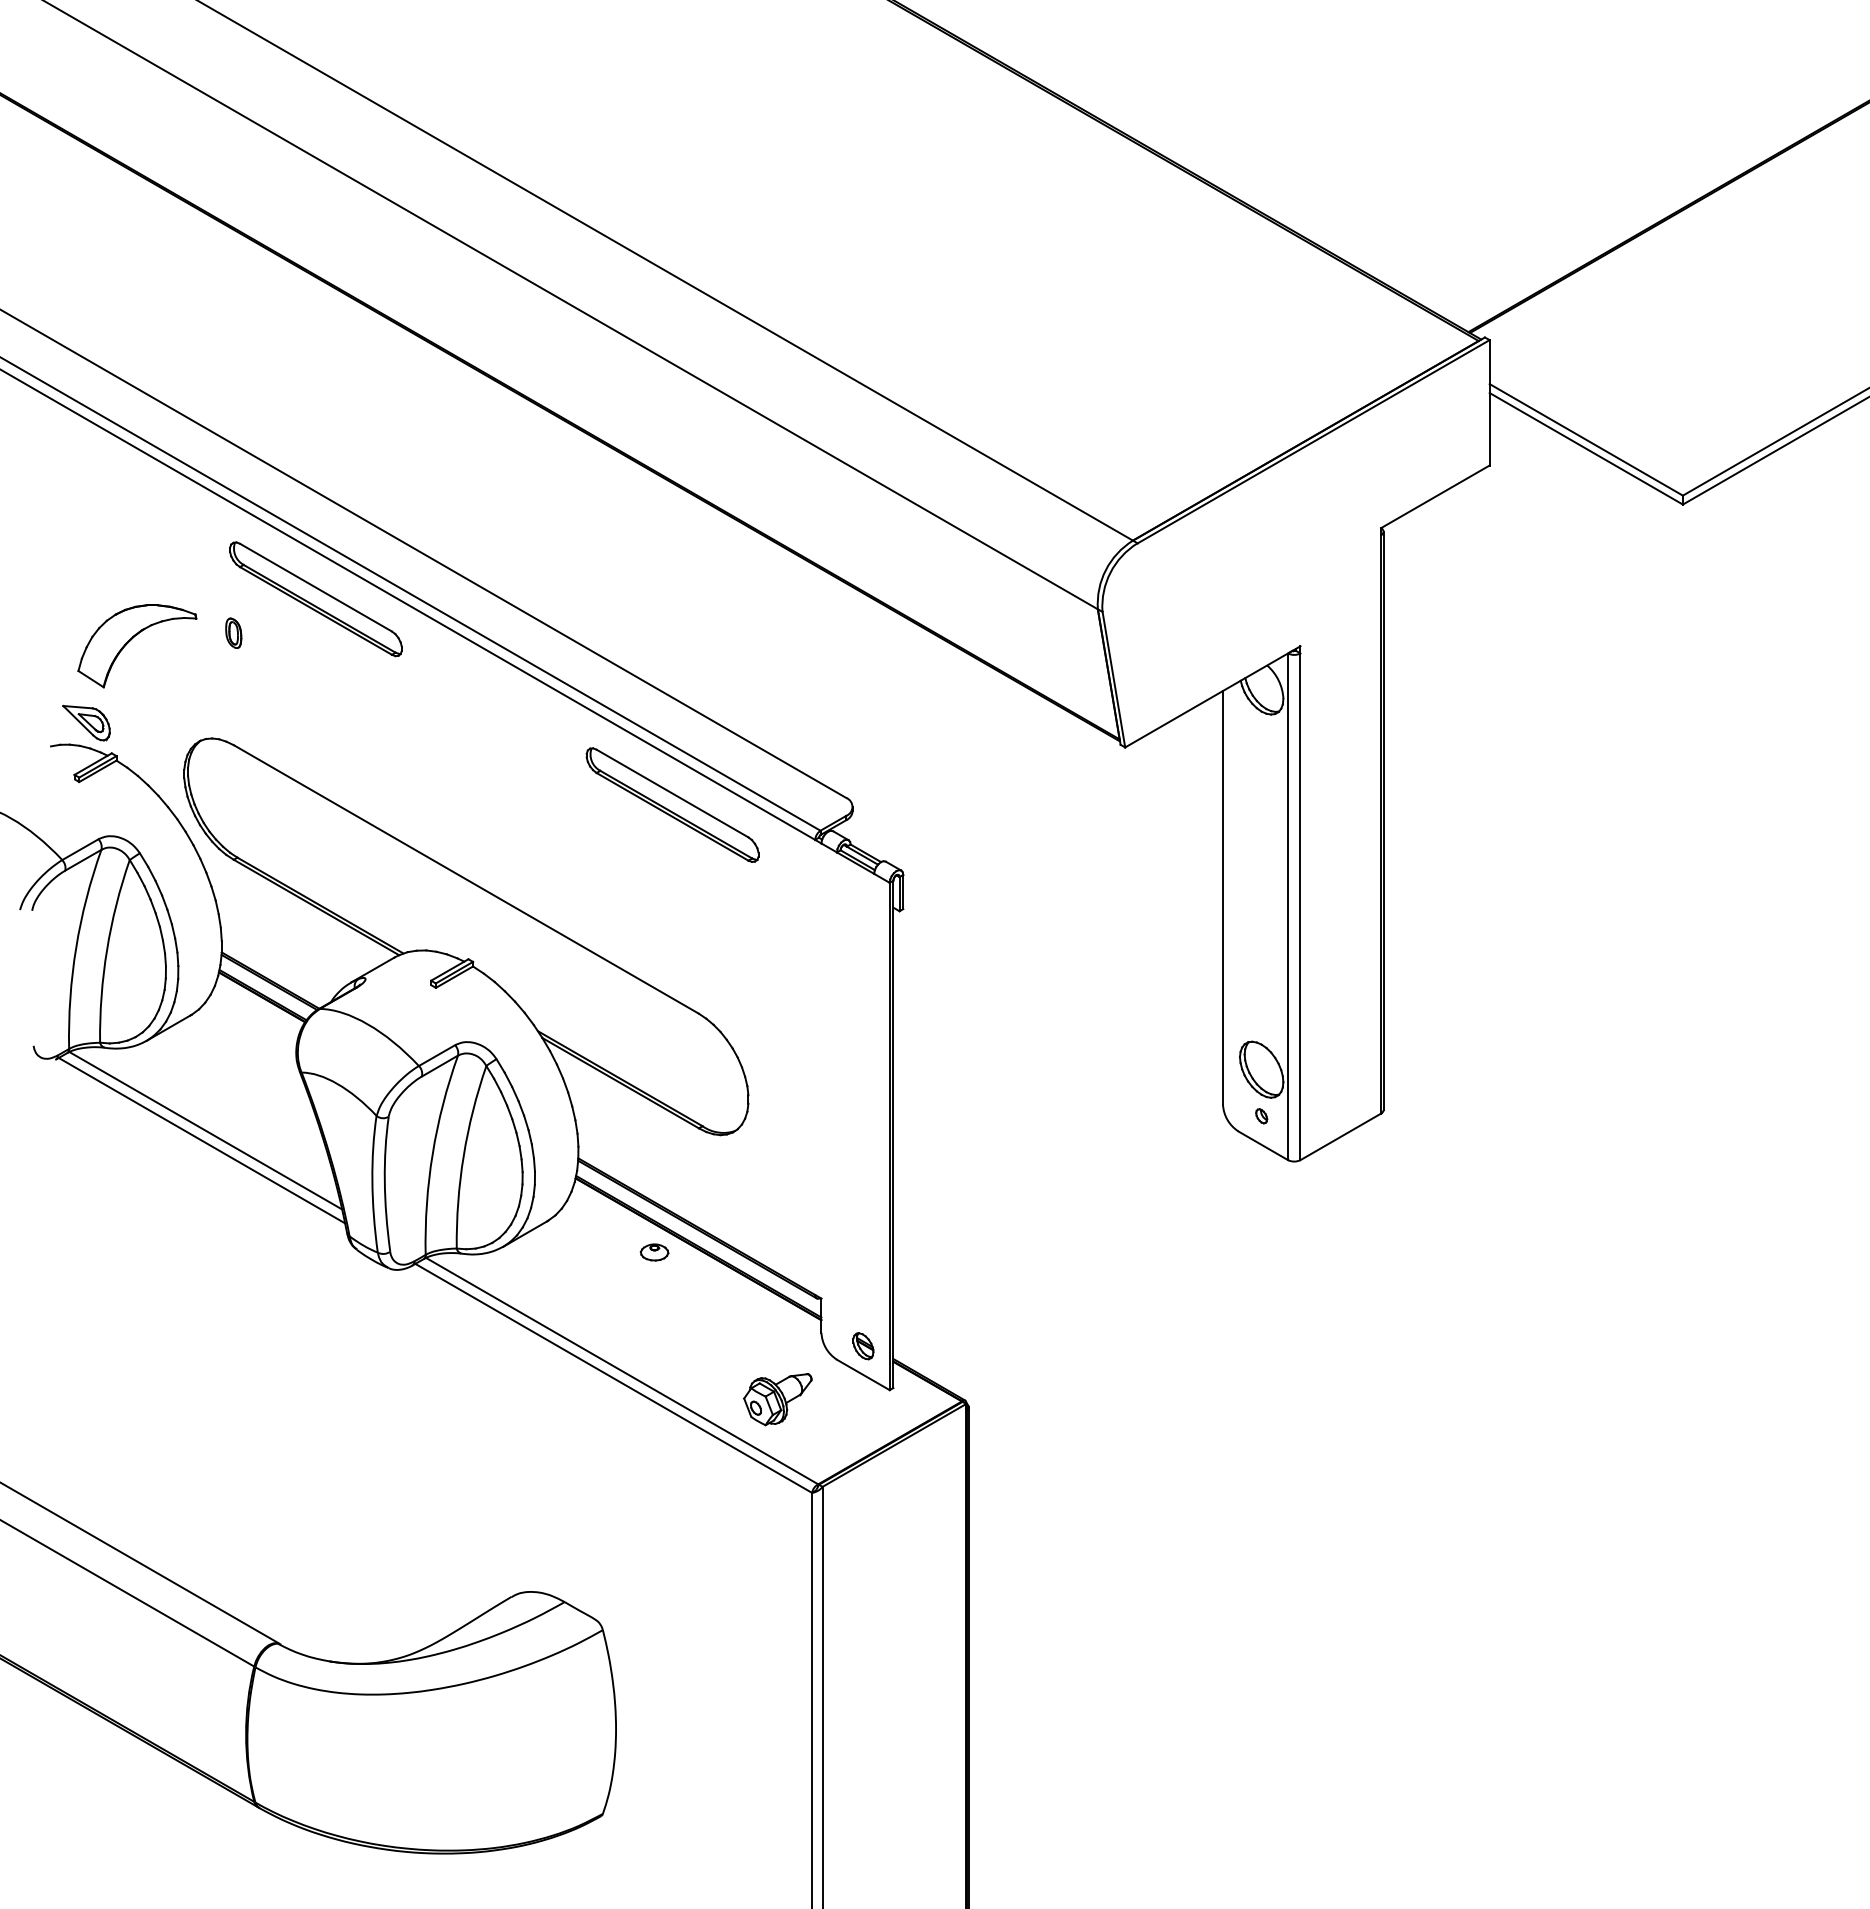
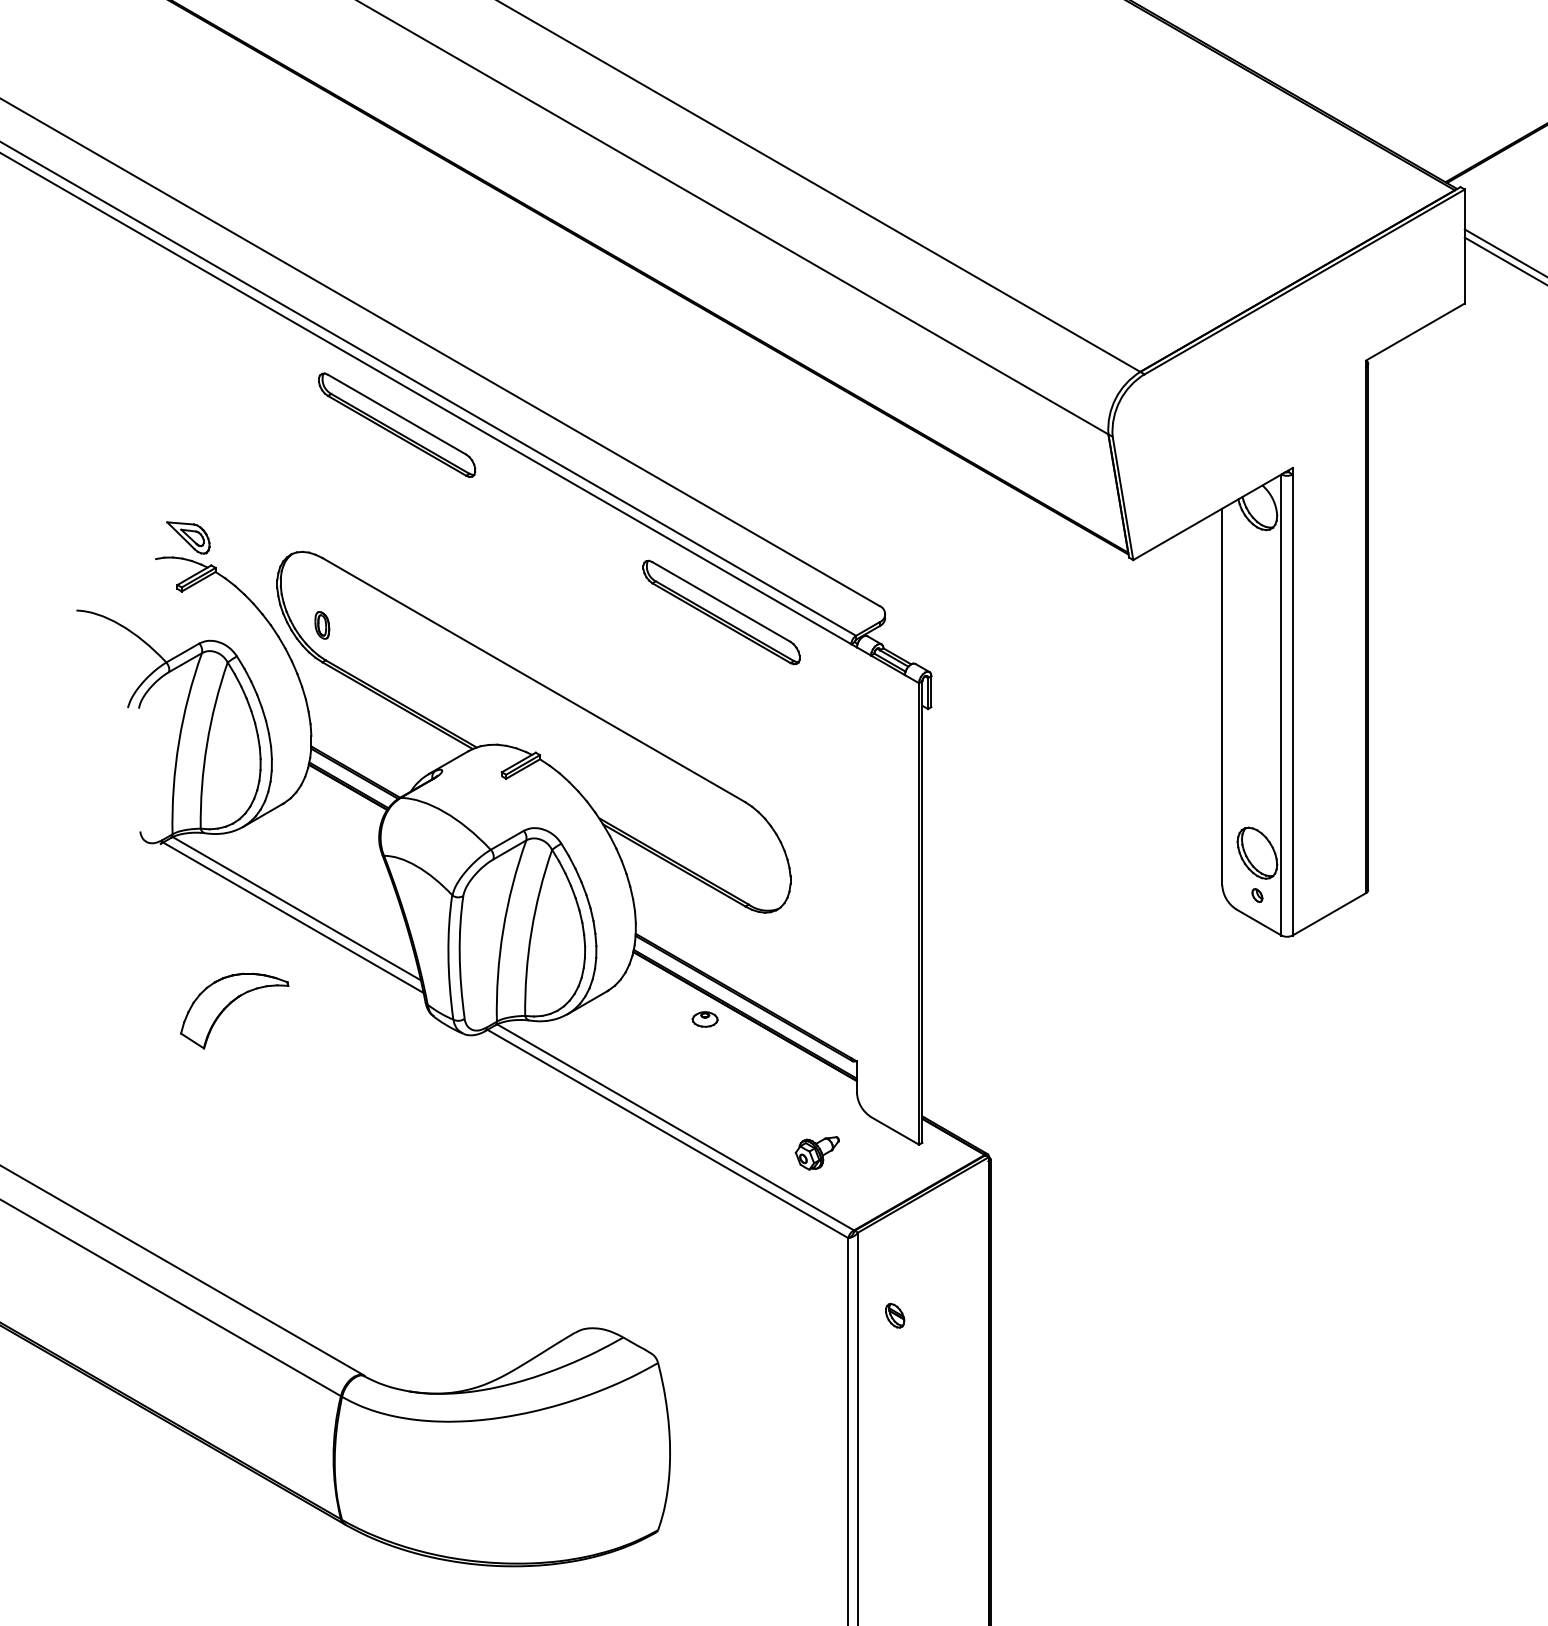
part: (233, 632) -> (322, 624), moved
part: (131, 640) -> (229, 1005), moved
part: (863, 1346) -> (895, 1316), moved
part: (777, 1399) -> (816, 1153), size x0.7

